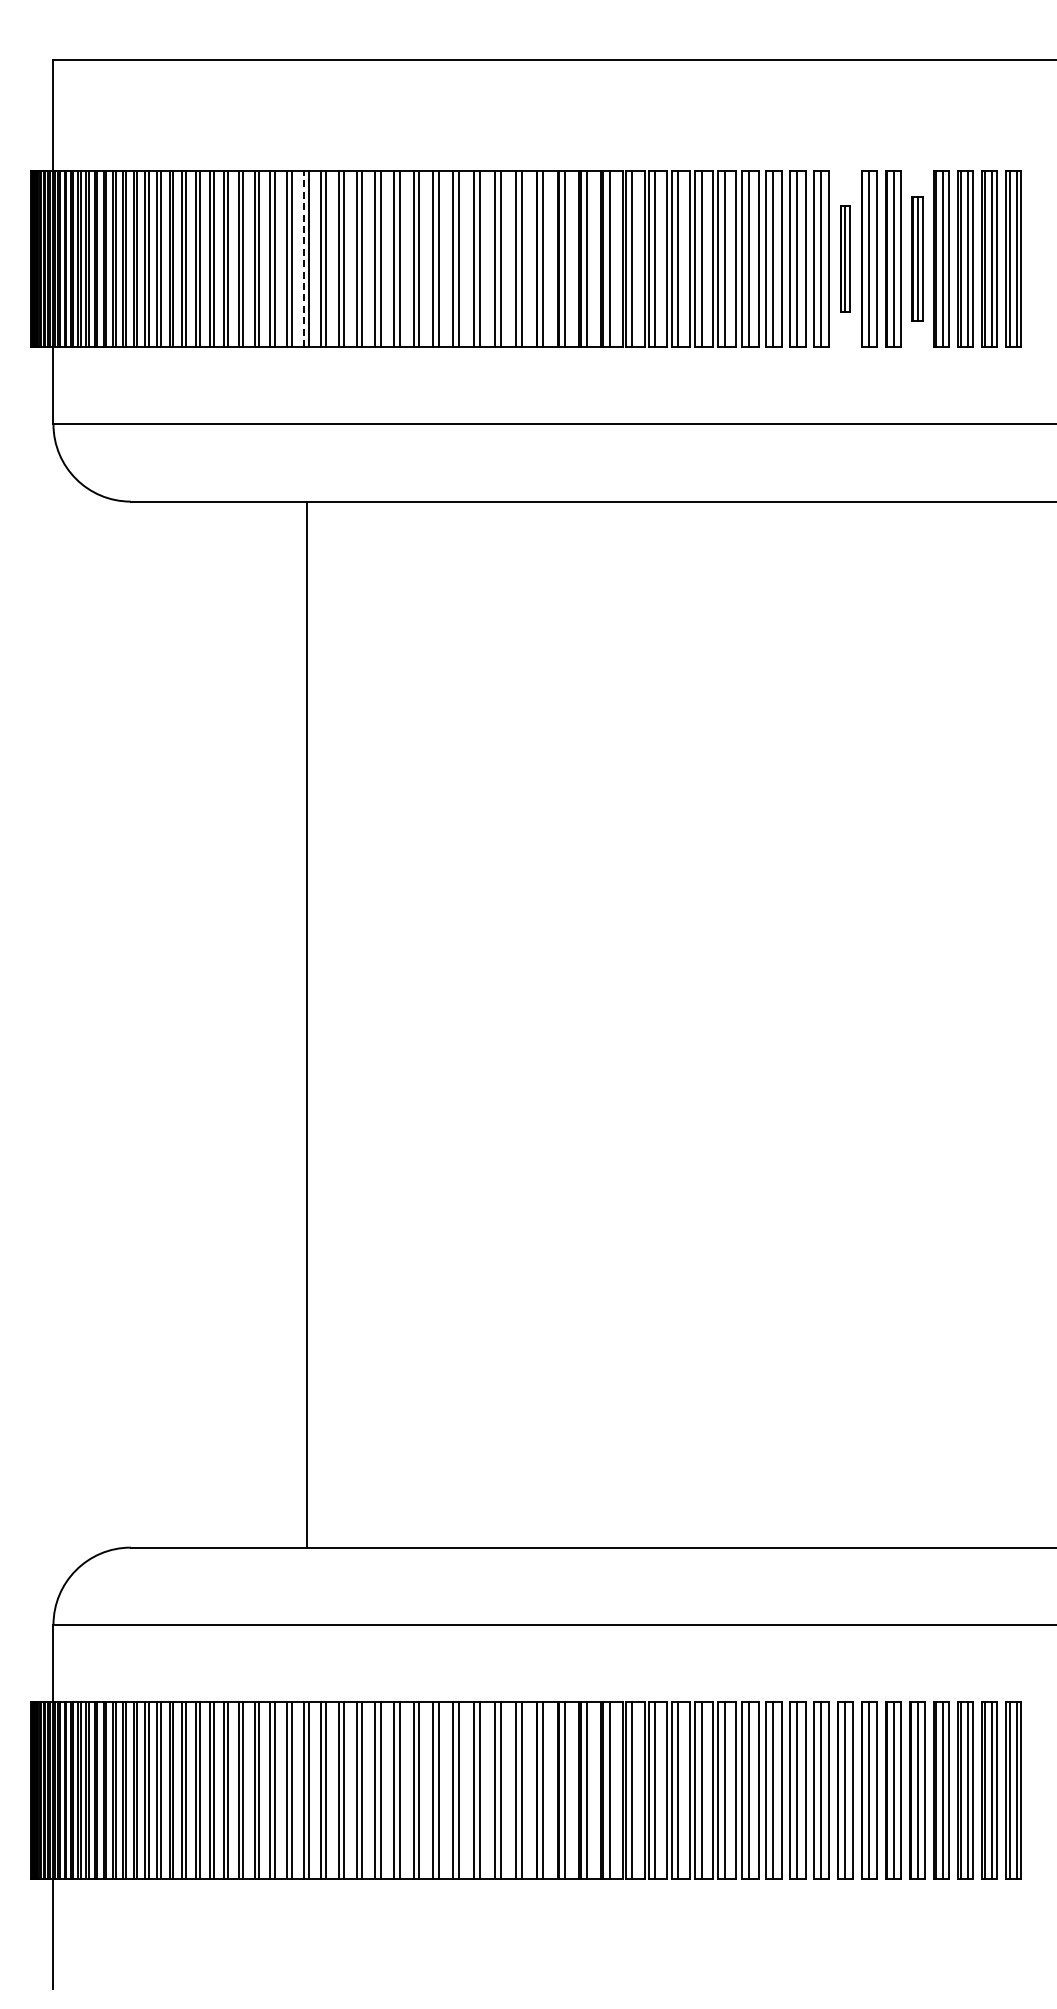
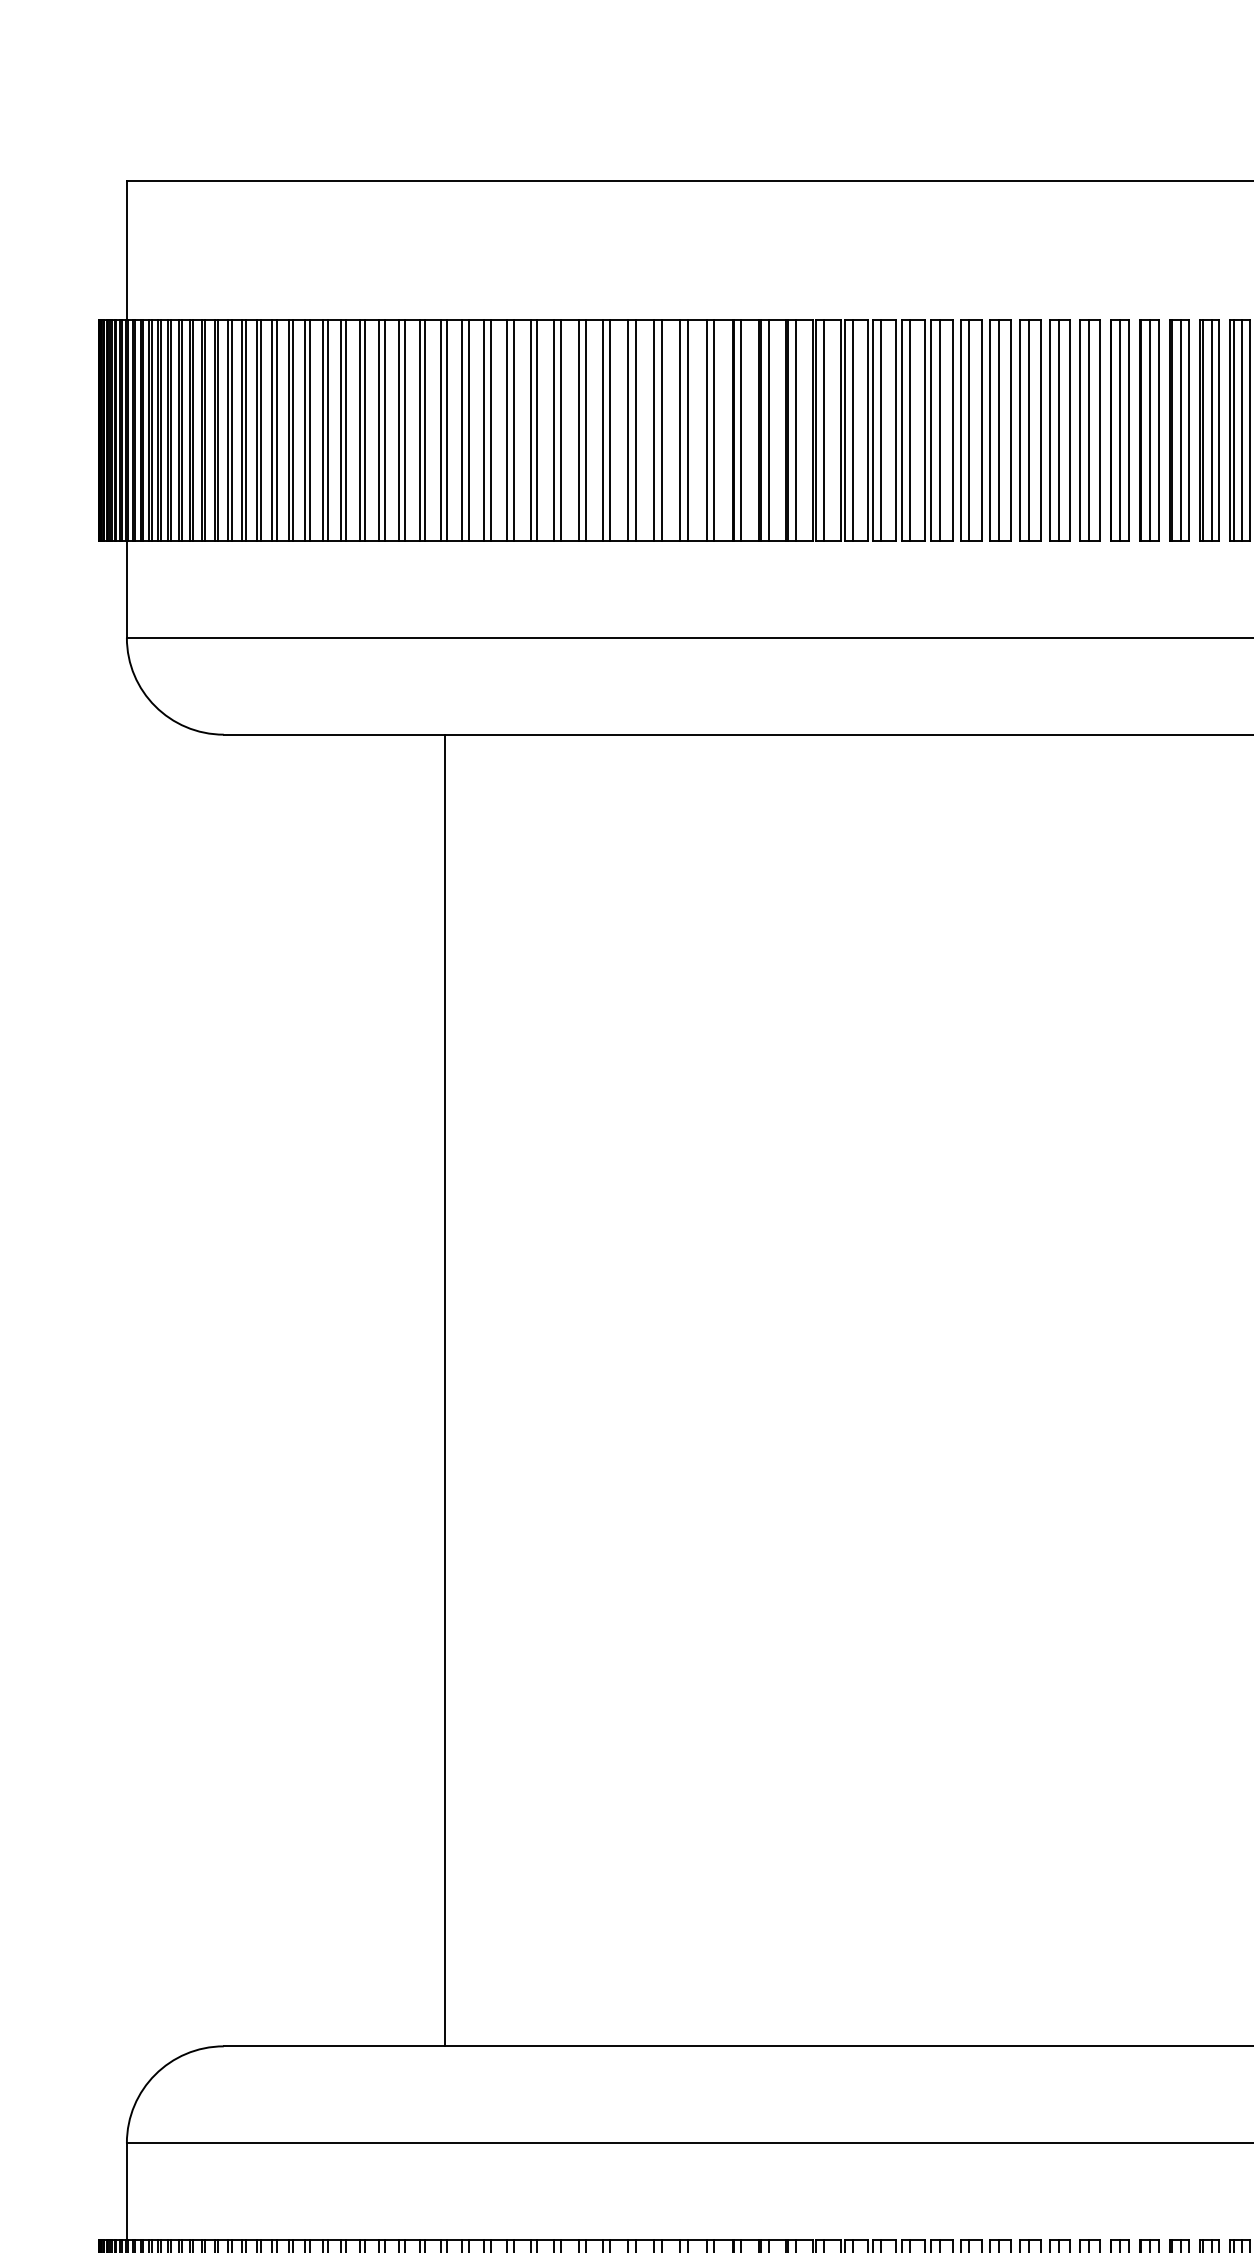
line: (303, 258) -> (440, 429), dashed -> solid
part: (845, 258) -> (1120, 429), size x1.67
part: (917, 258) -> (1210, 429), size x1.43

